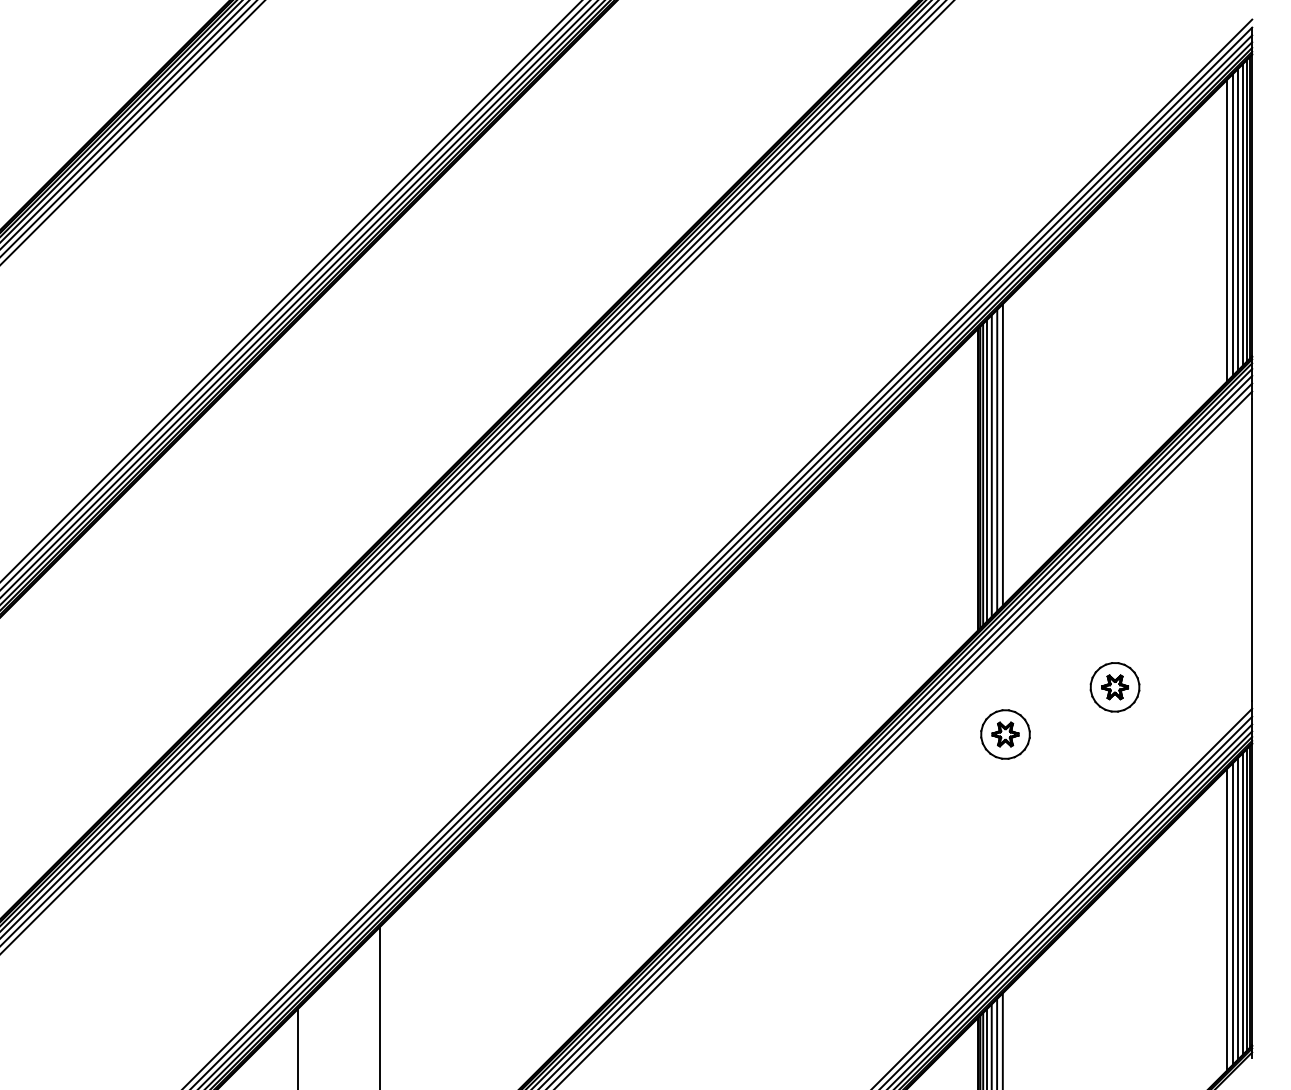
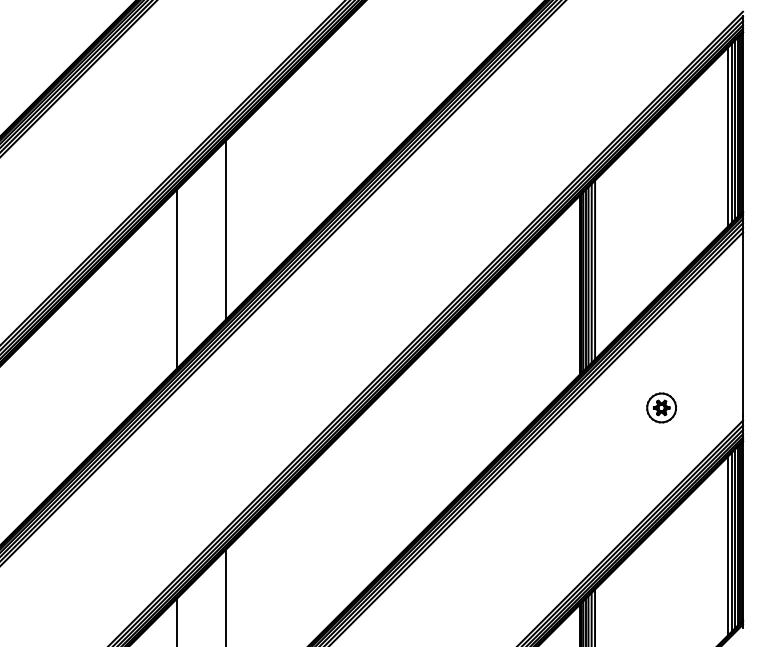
line: (380, 388) -> (225, 230), added
line: (297, 469) -> (176, 278), added
part: (1005, 733) -> (596, 435), removed

